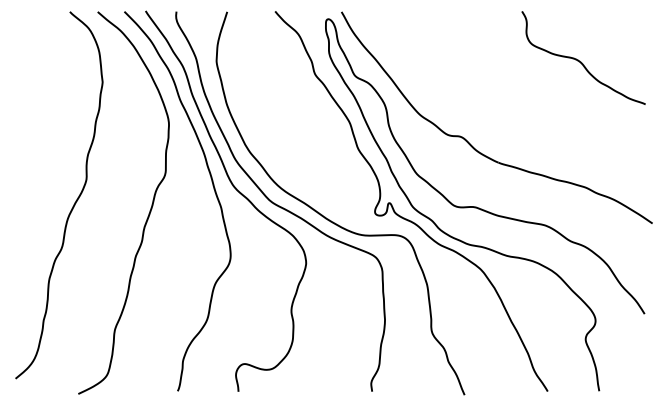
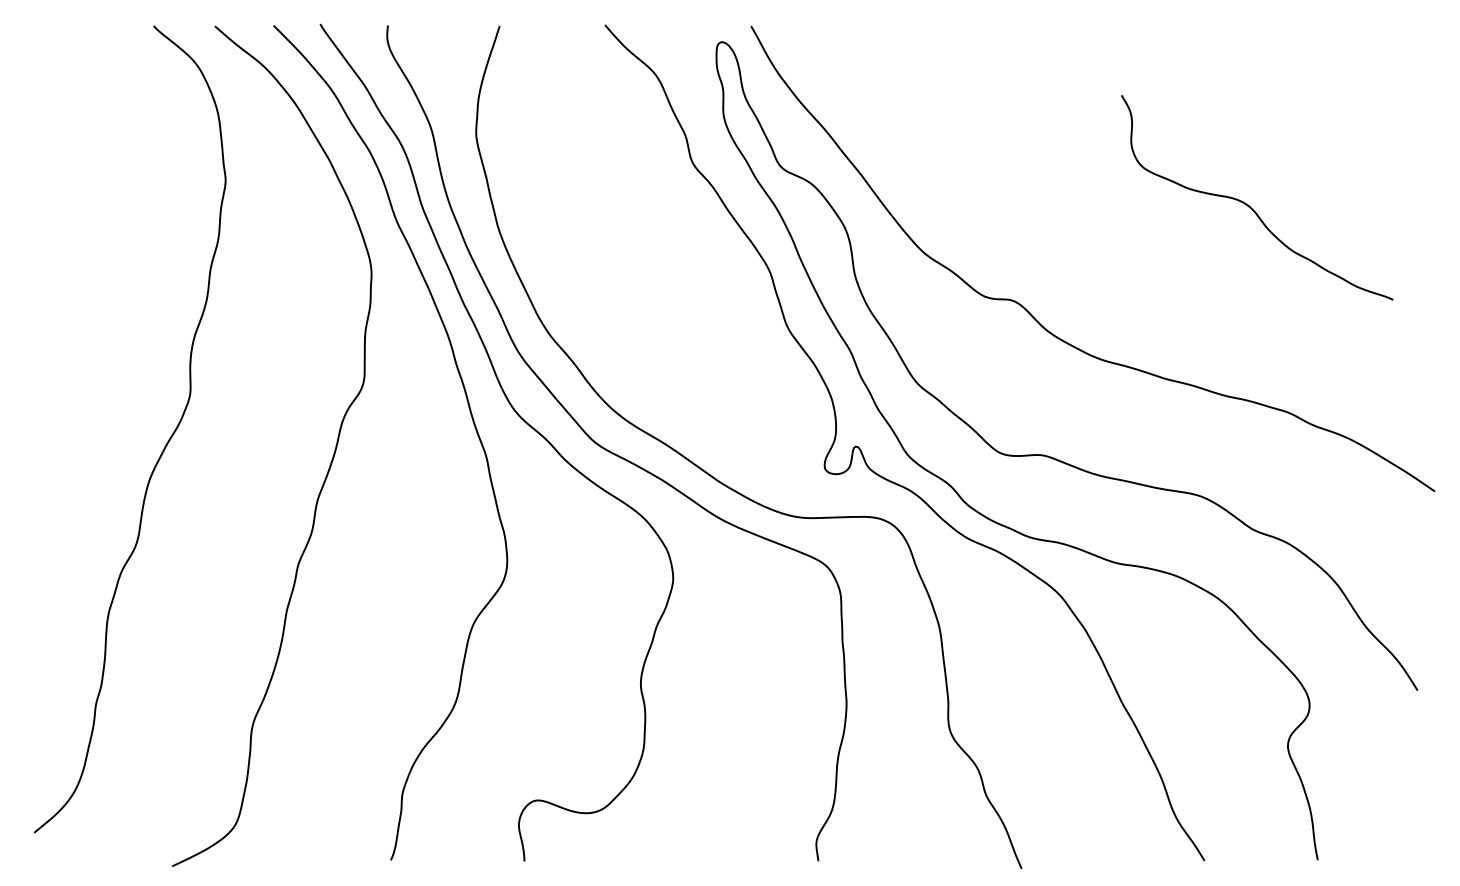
curve: (581, 61) -> (1252, 205), moved

